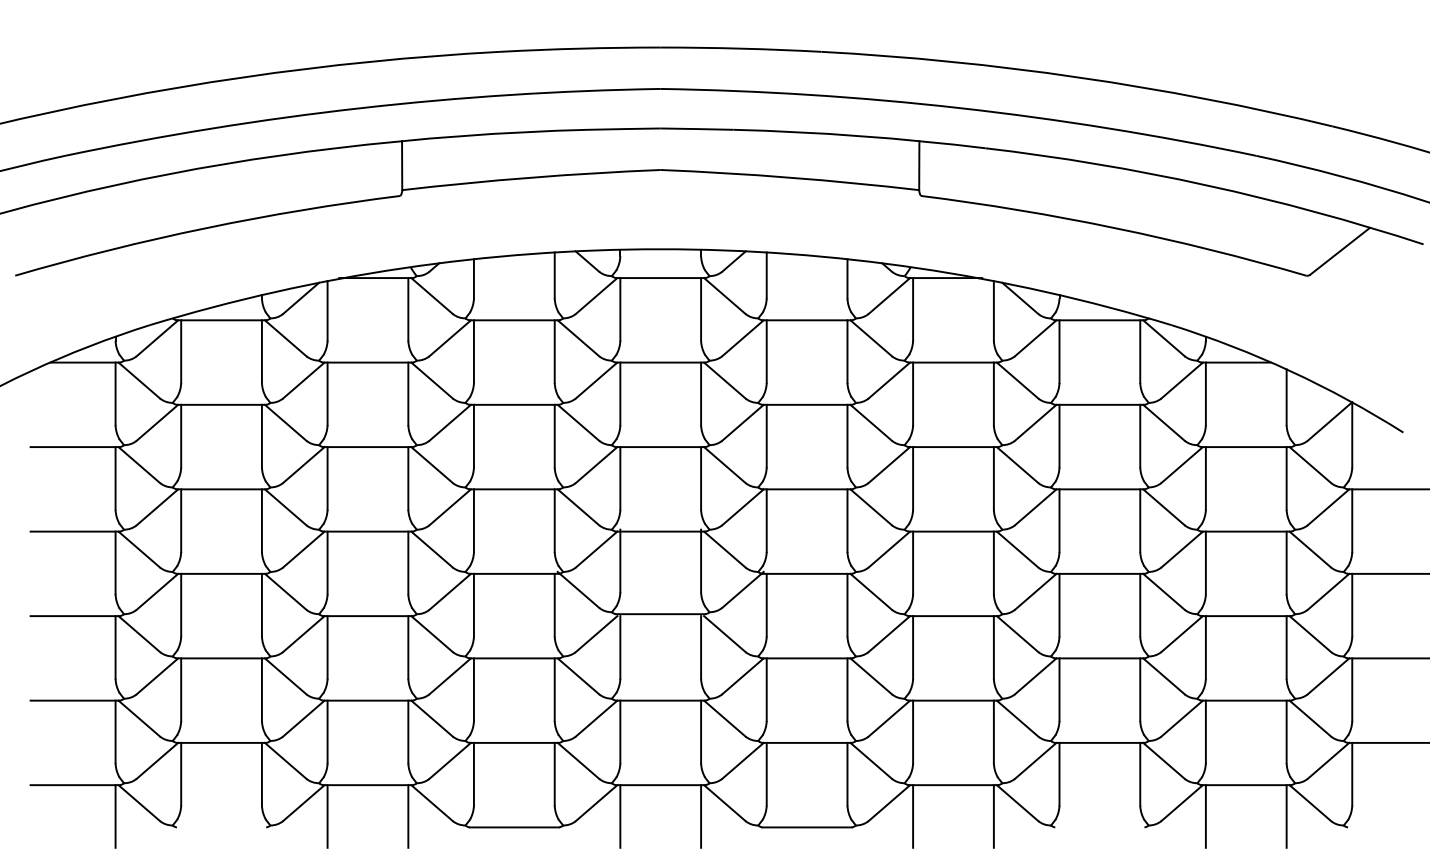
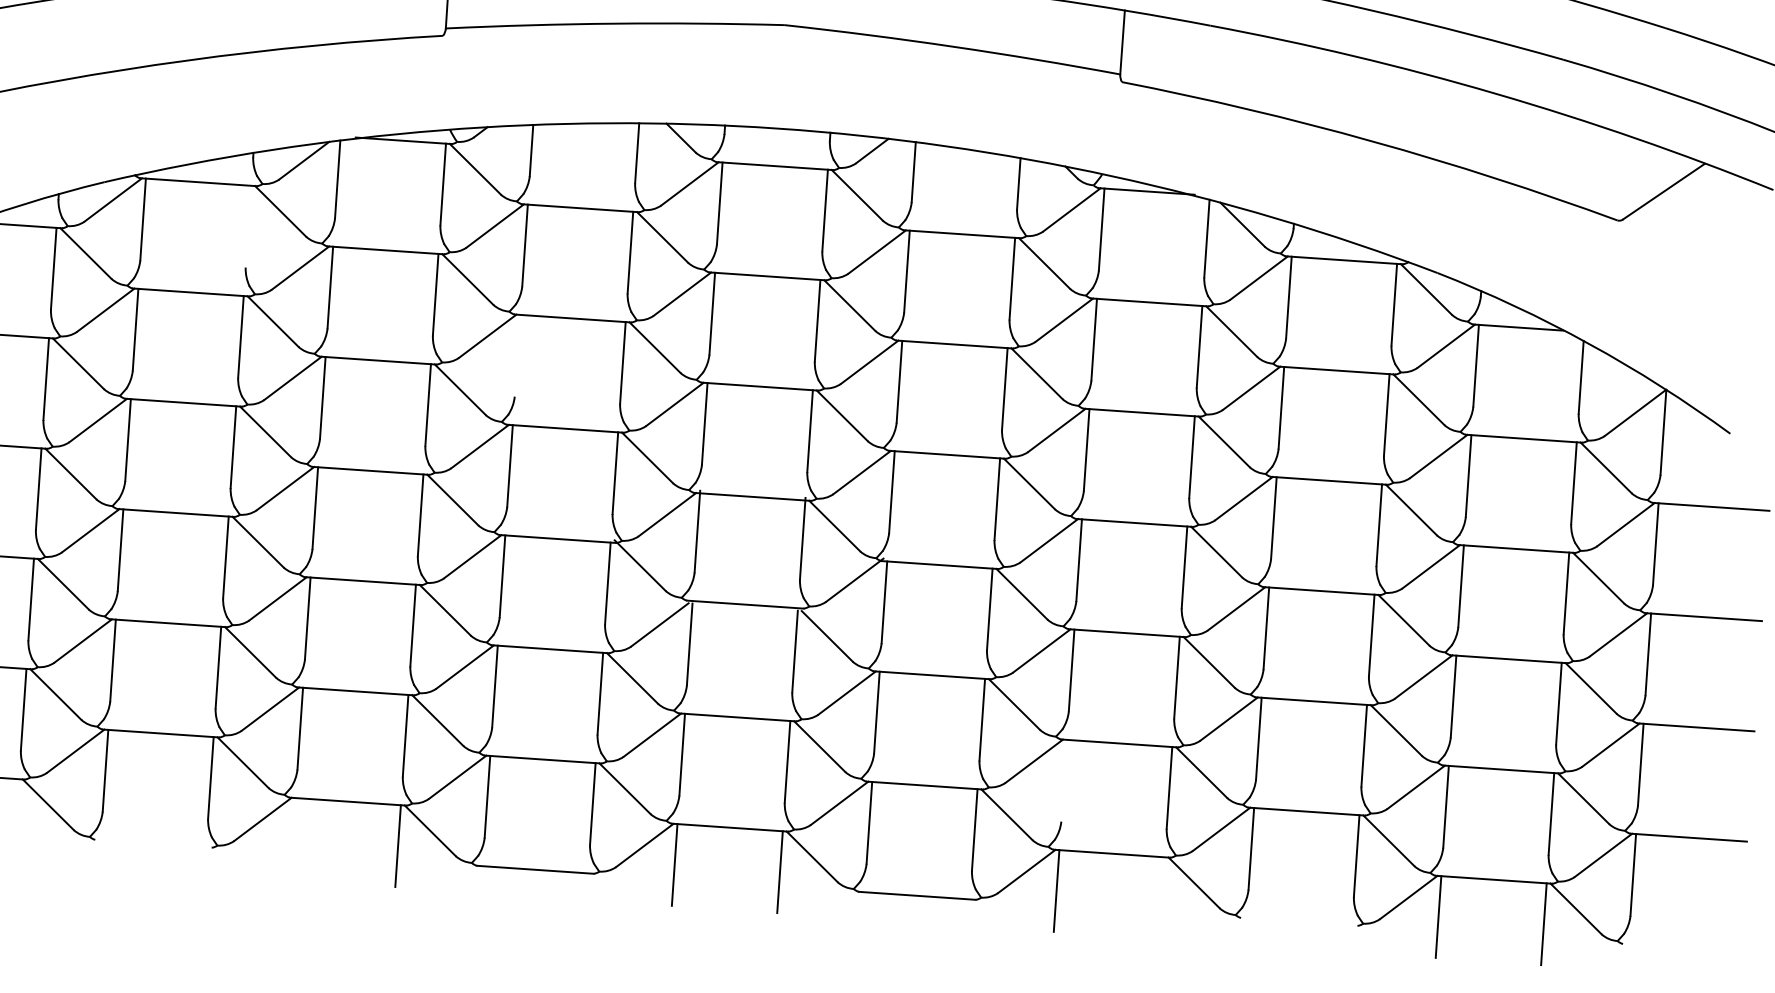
line: (261, 351) -> (247, 226), removed
line: (473, 435) -> (516, 354), removed
line: (913, 731) -> (1064, 780), removed
line: (115, 816) -> (16, 820), removed
line: (327, 816) -> (292, 838), removed
line: (993, 816) -> (1161, 898), removed

